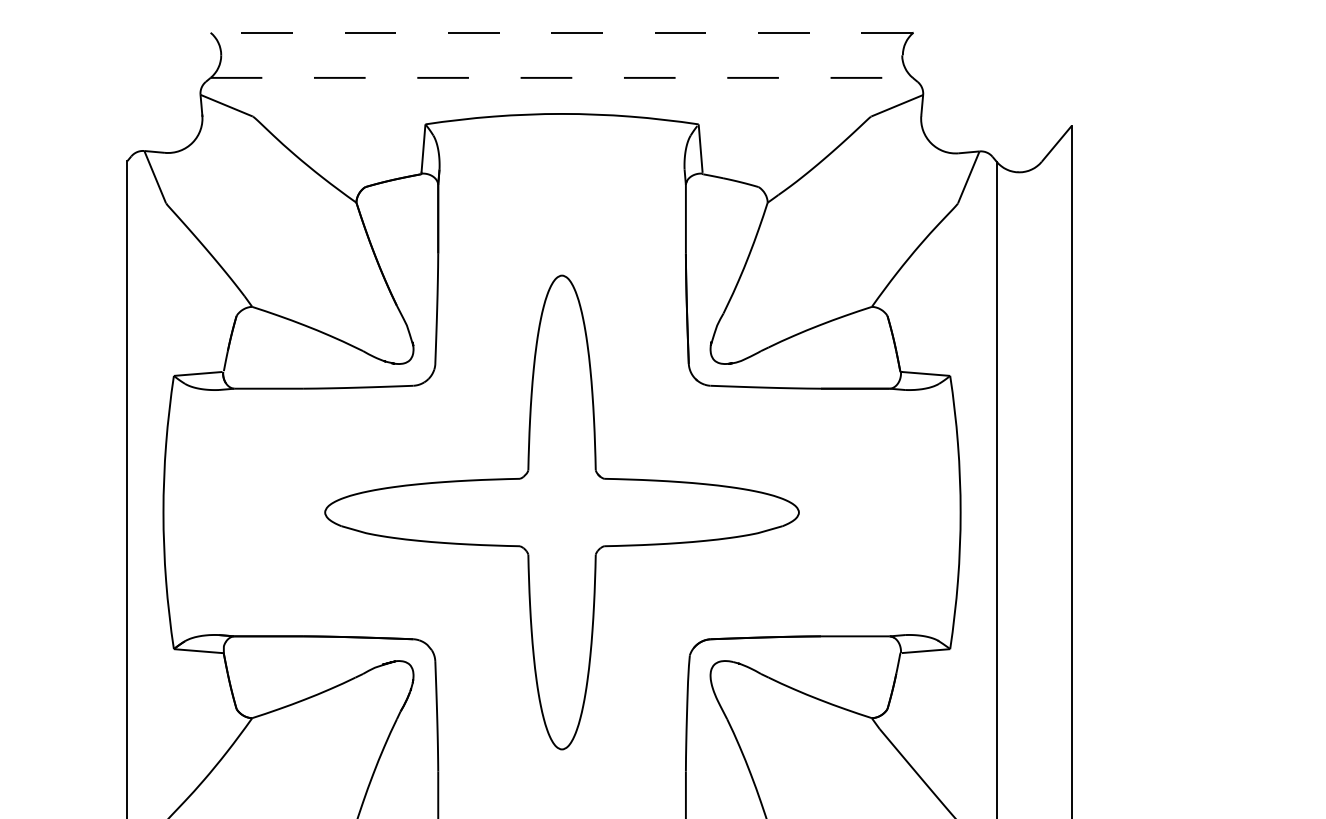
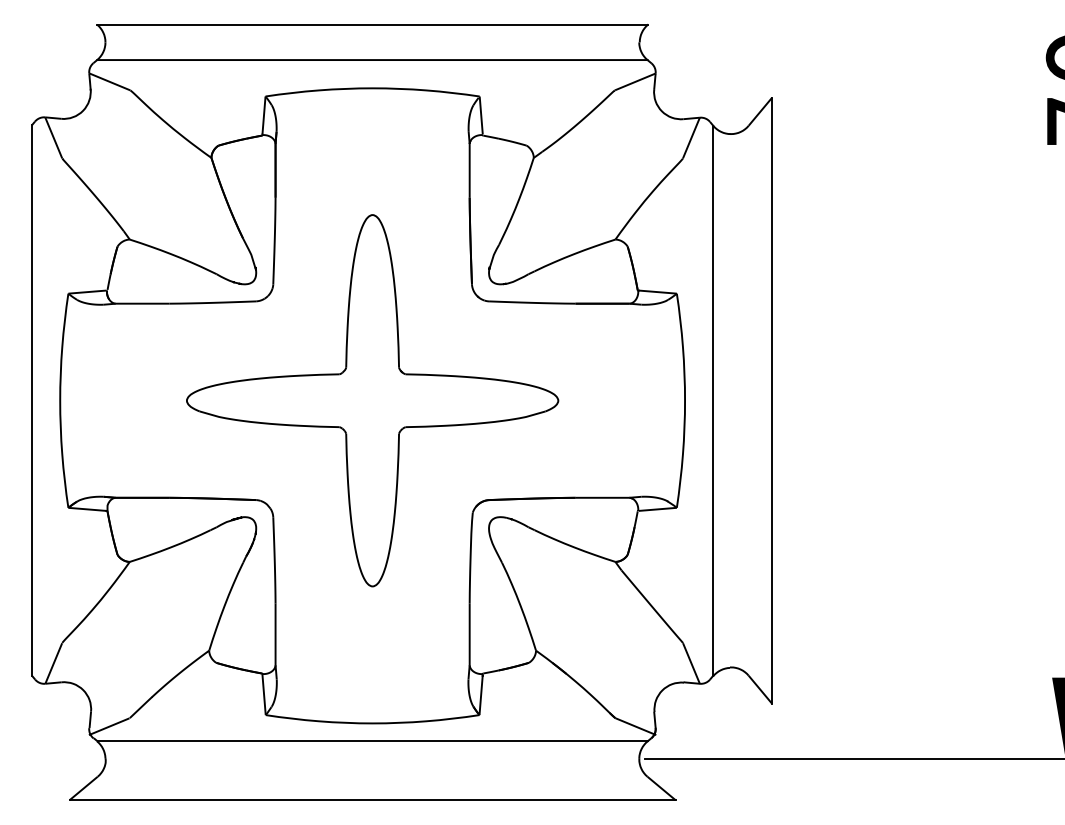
line: (560, 32) -> (371, 24), dashed -> solid
line: (561, 78) -> (372, 60), dashed -> solid

